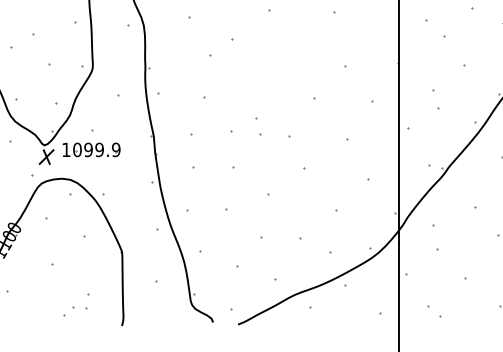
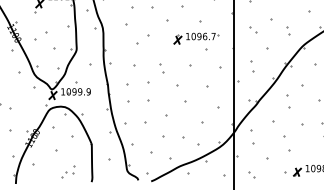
part: (437, 28) -> (253, 29), size x0.62
part: (326, 45) -> (196, 38), added
part: (258, 127) -> (161, 68), moved

